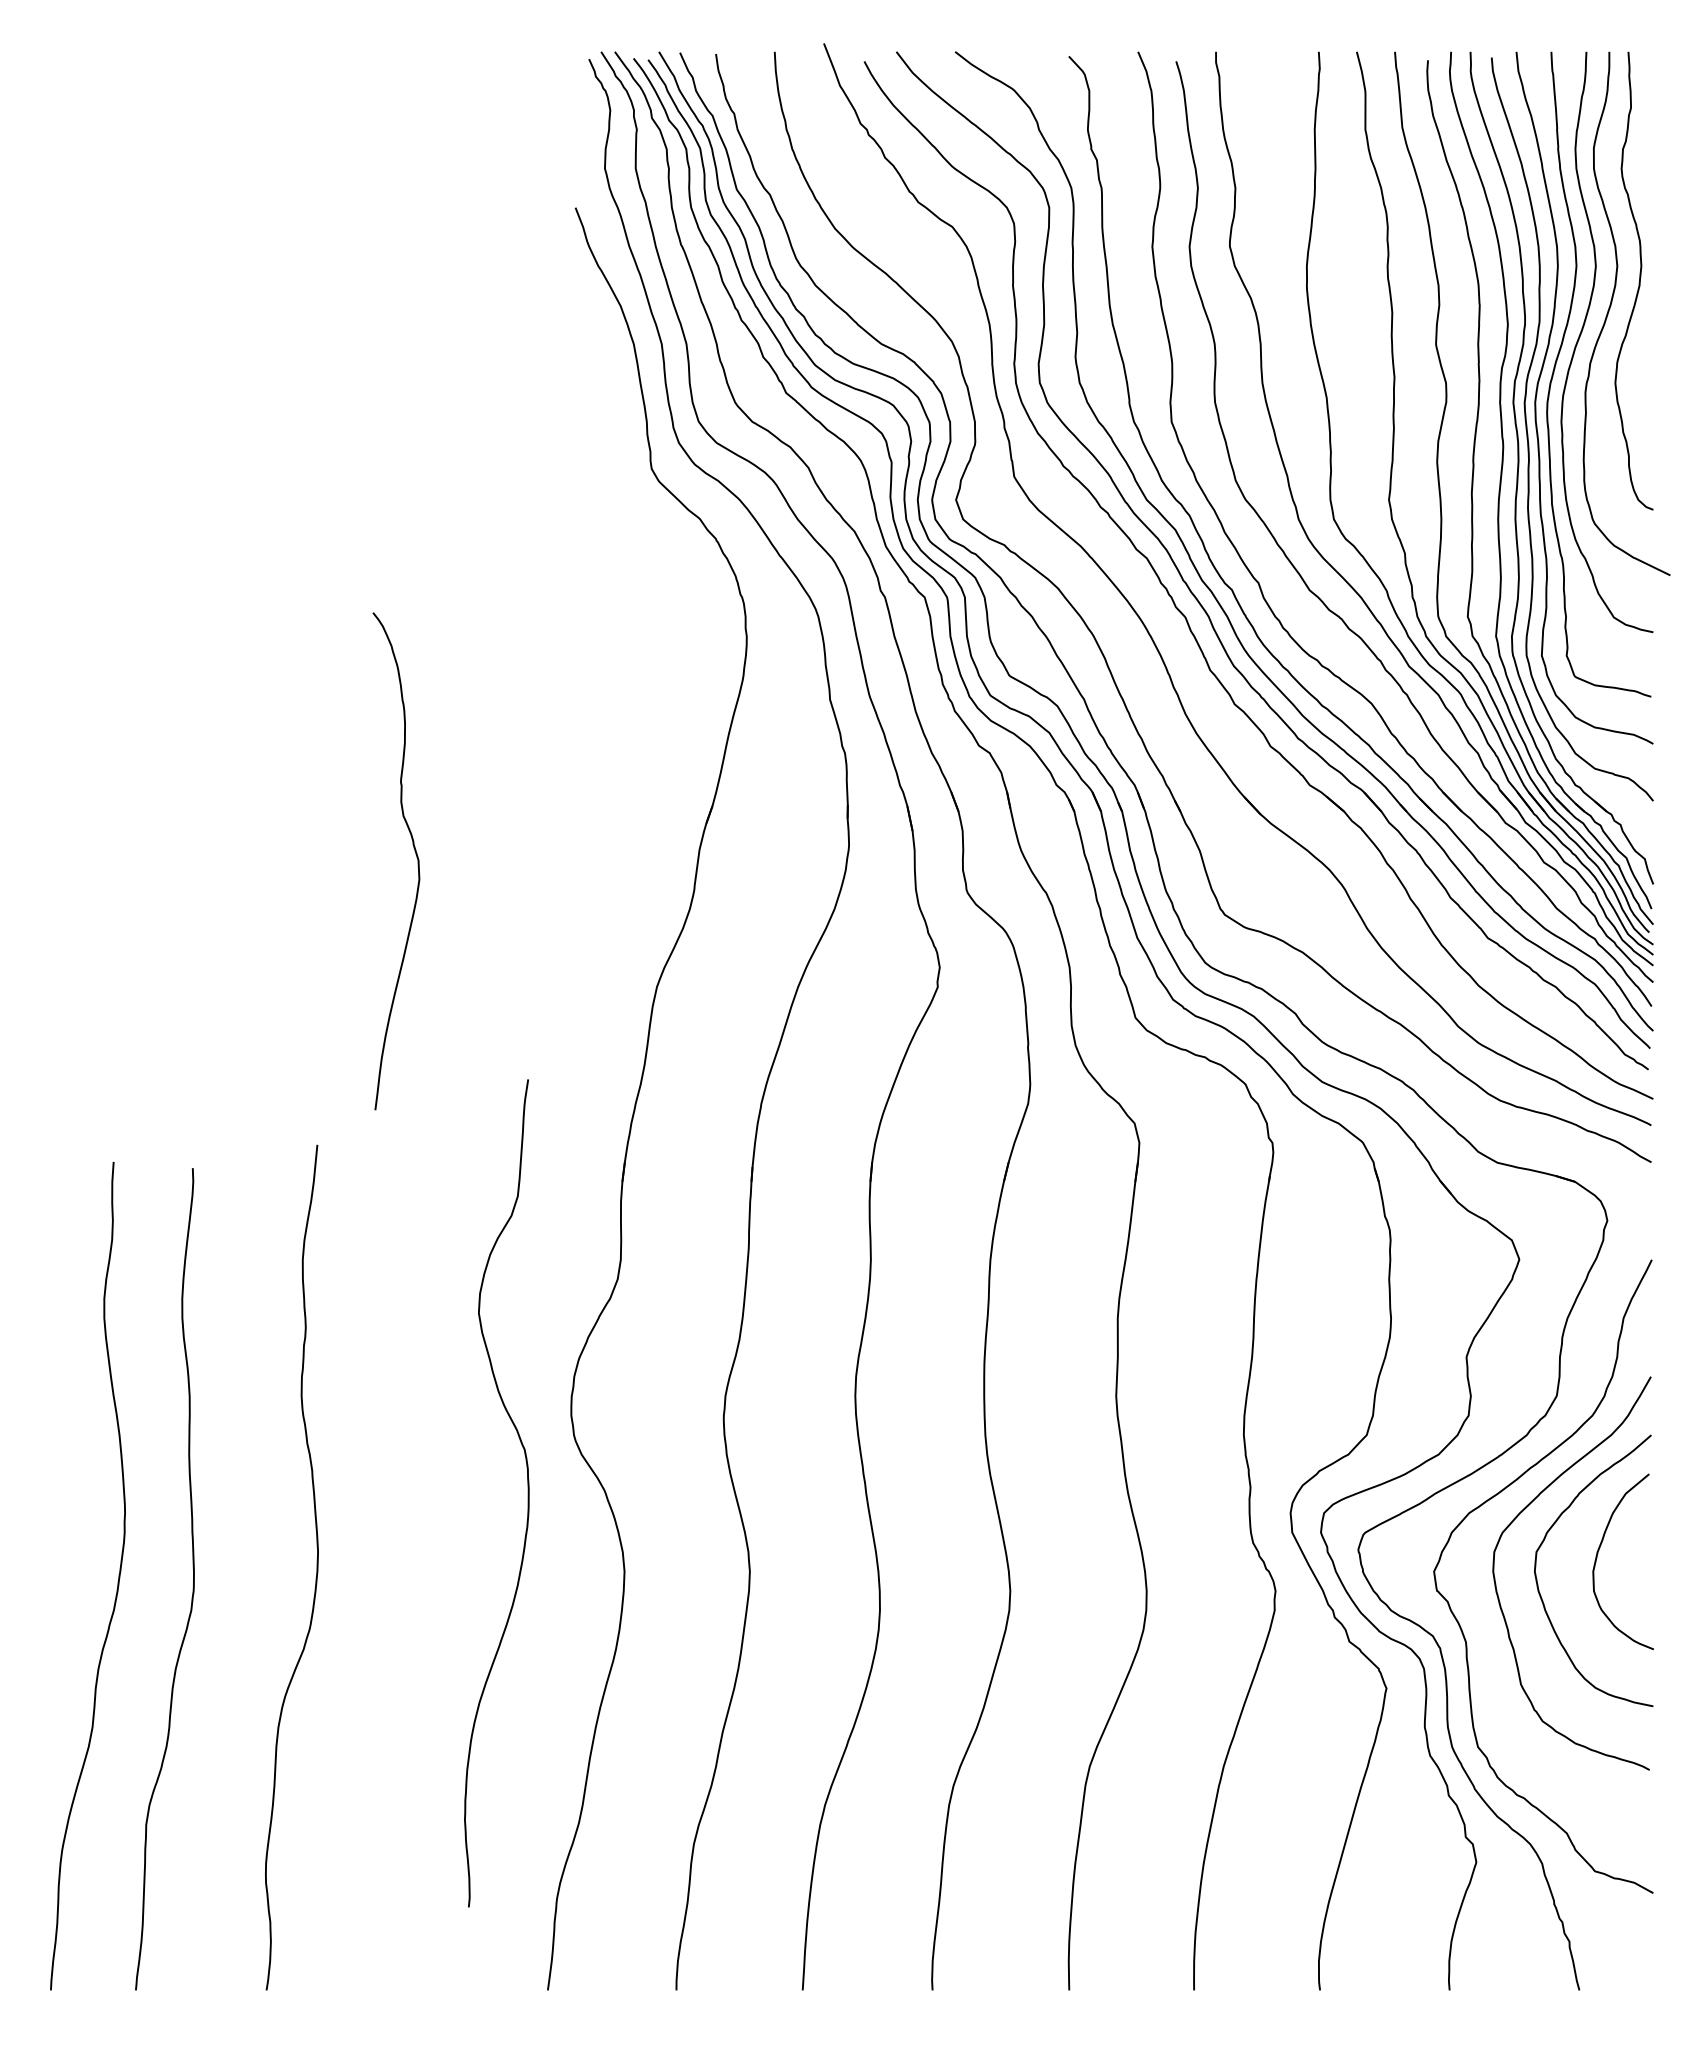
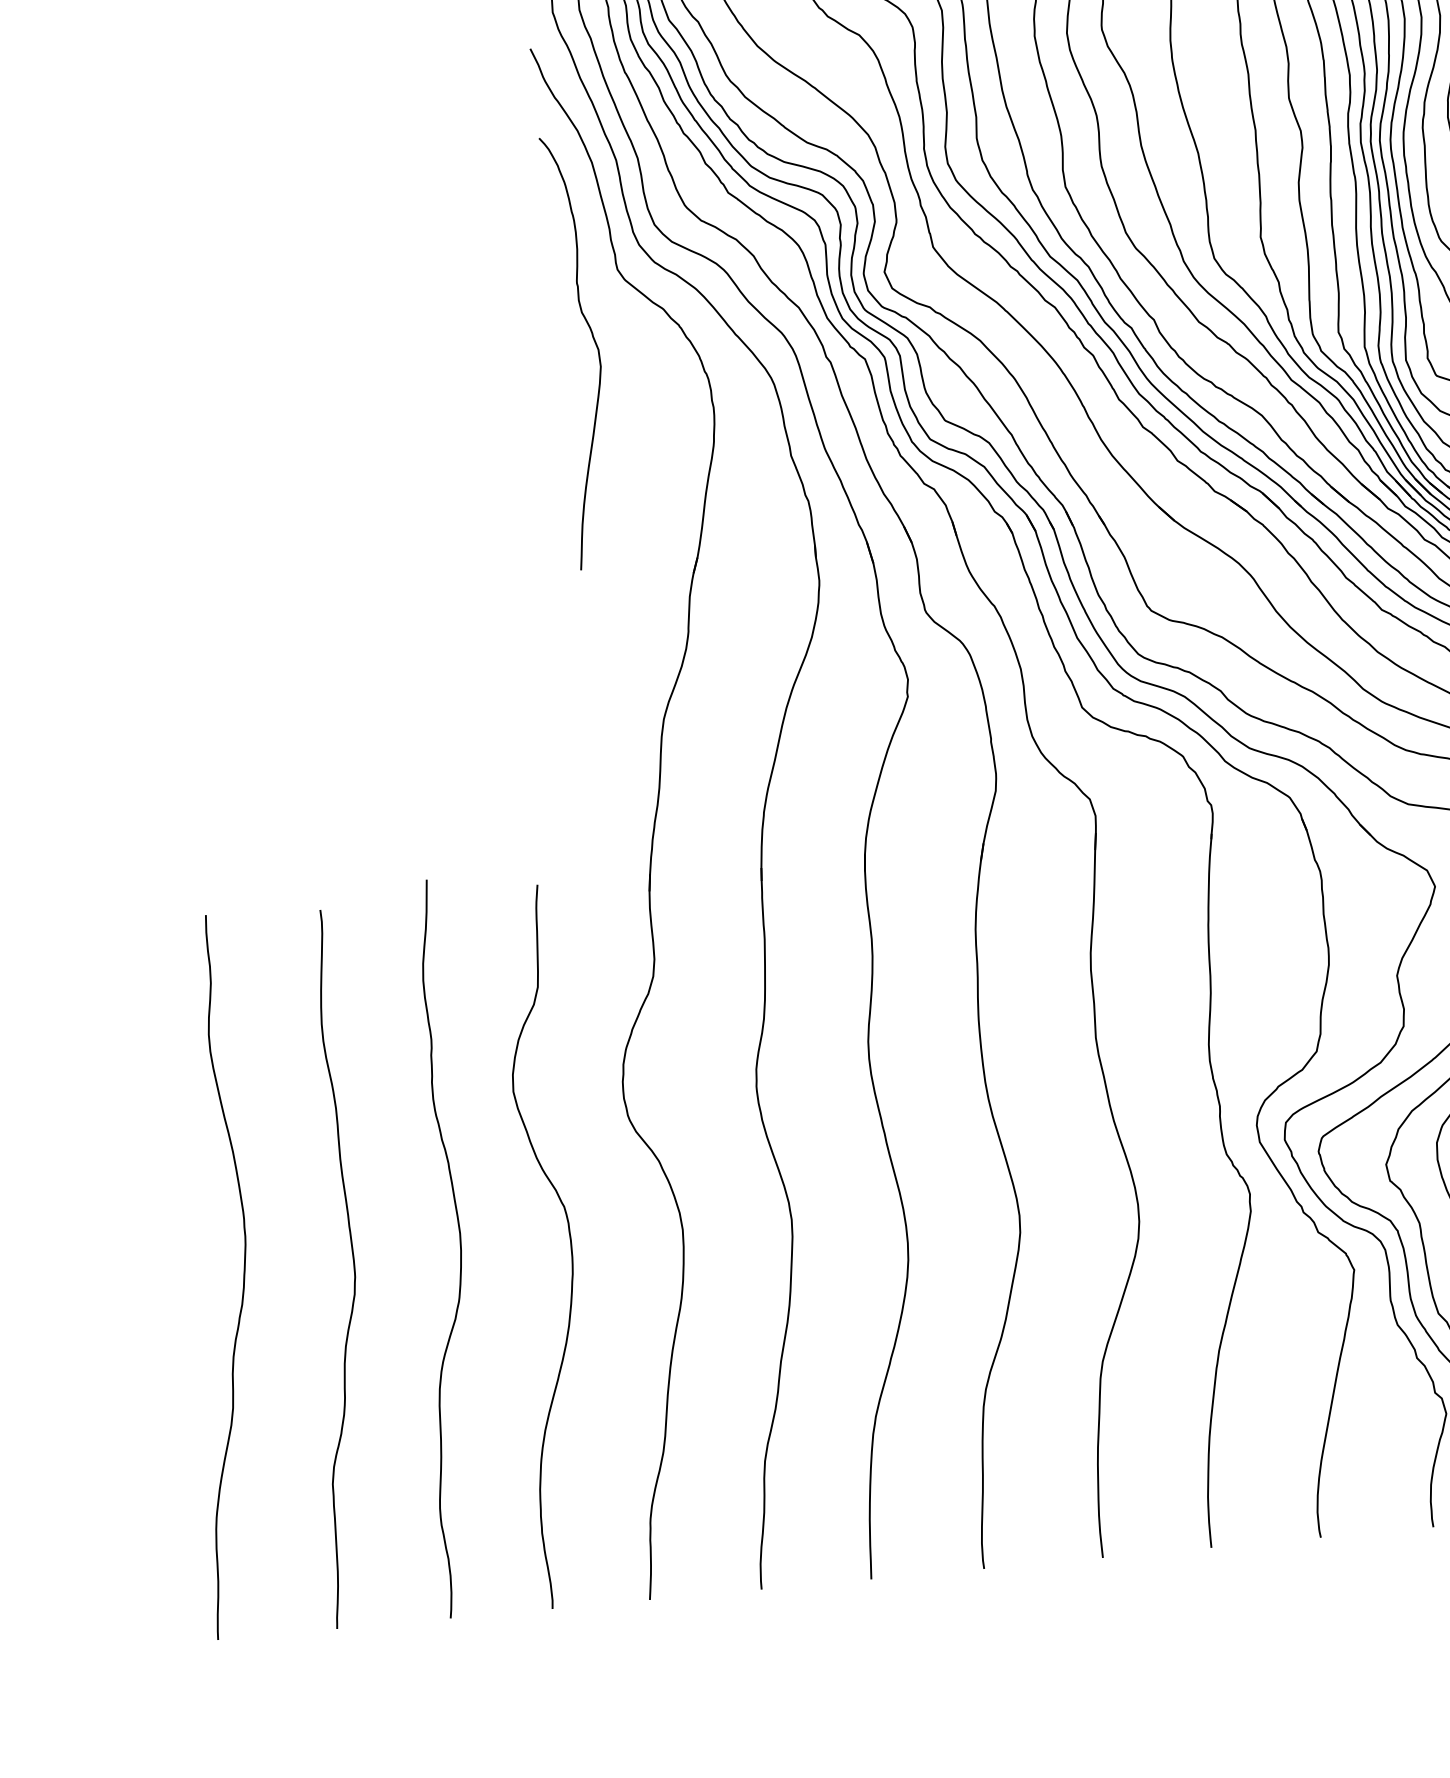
curve: (415, 854) -> (595, 344), moved
curve: (527, 1493) -> (570, 1244), moved
curve: (316, 1567) -> (460, 1246), moved
curve: (193, 1579) -> (354, 1267), moved

